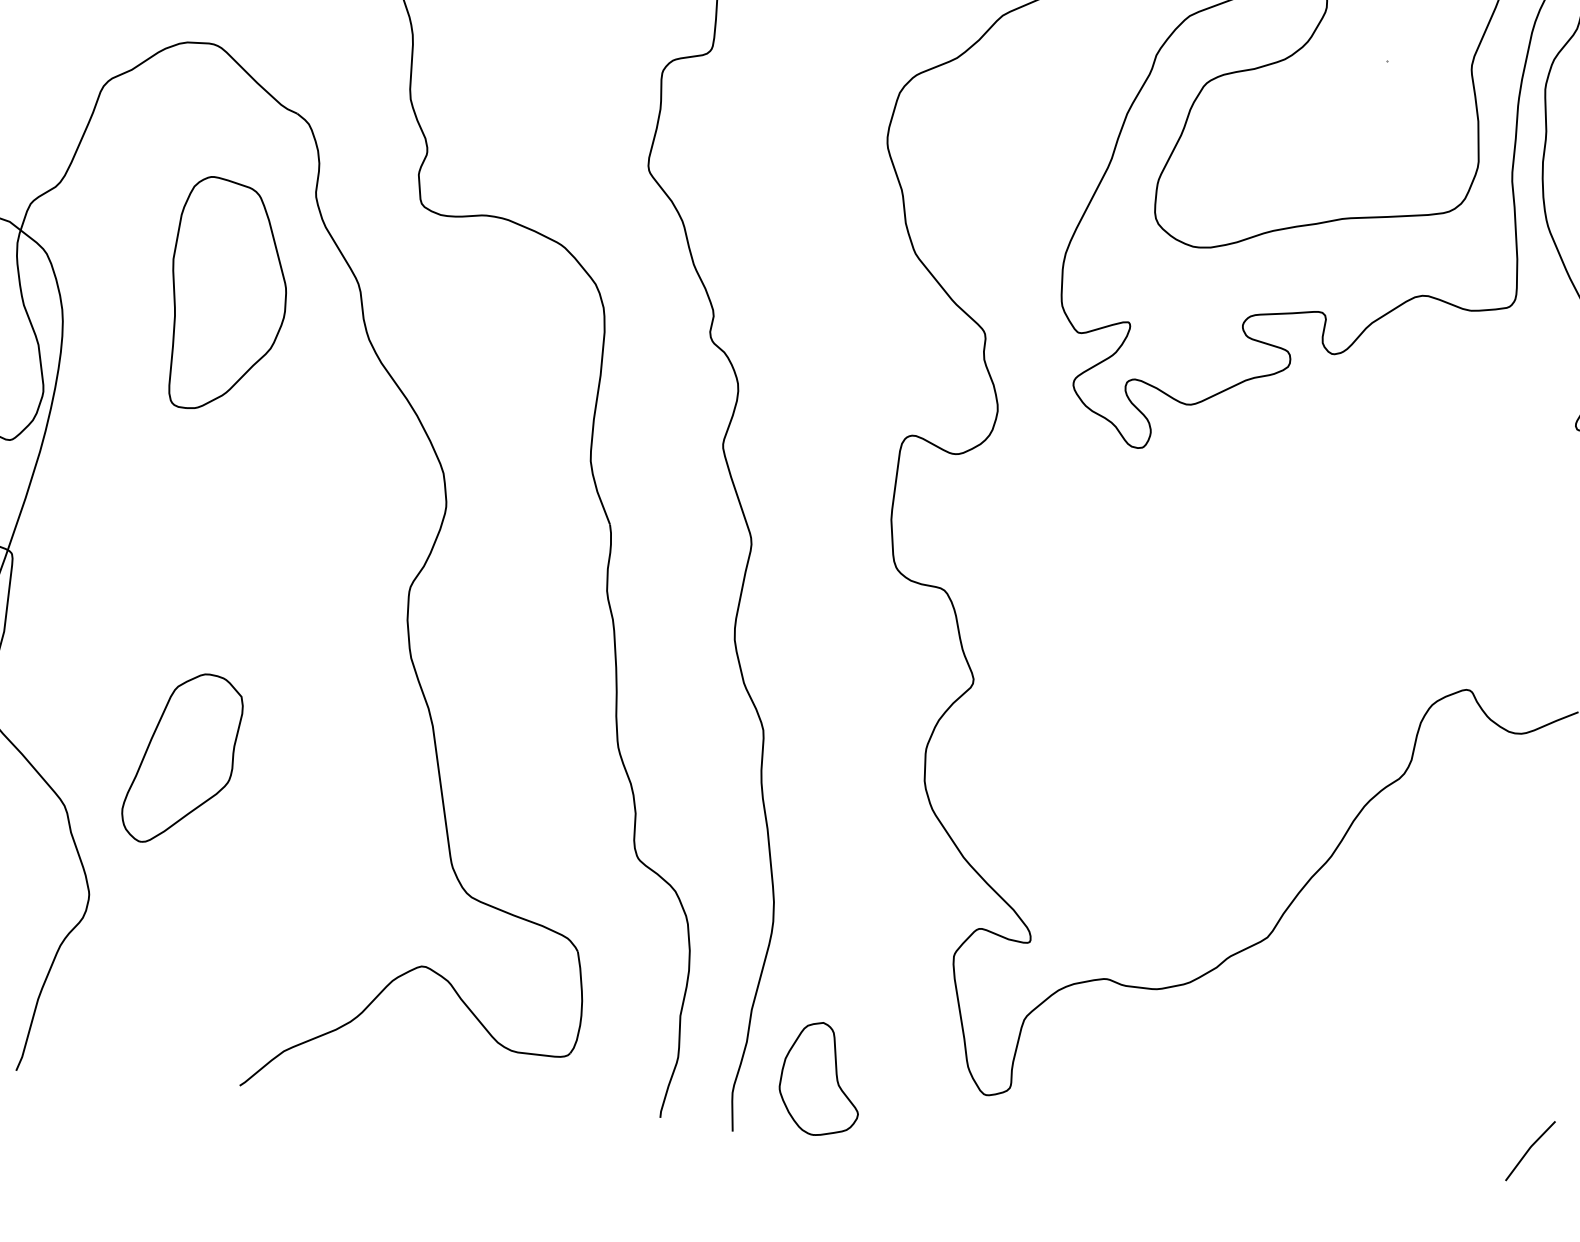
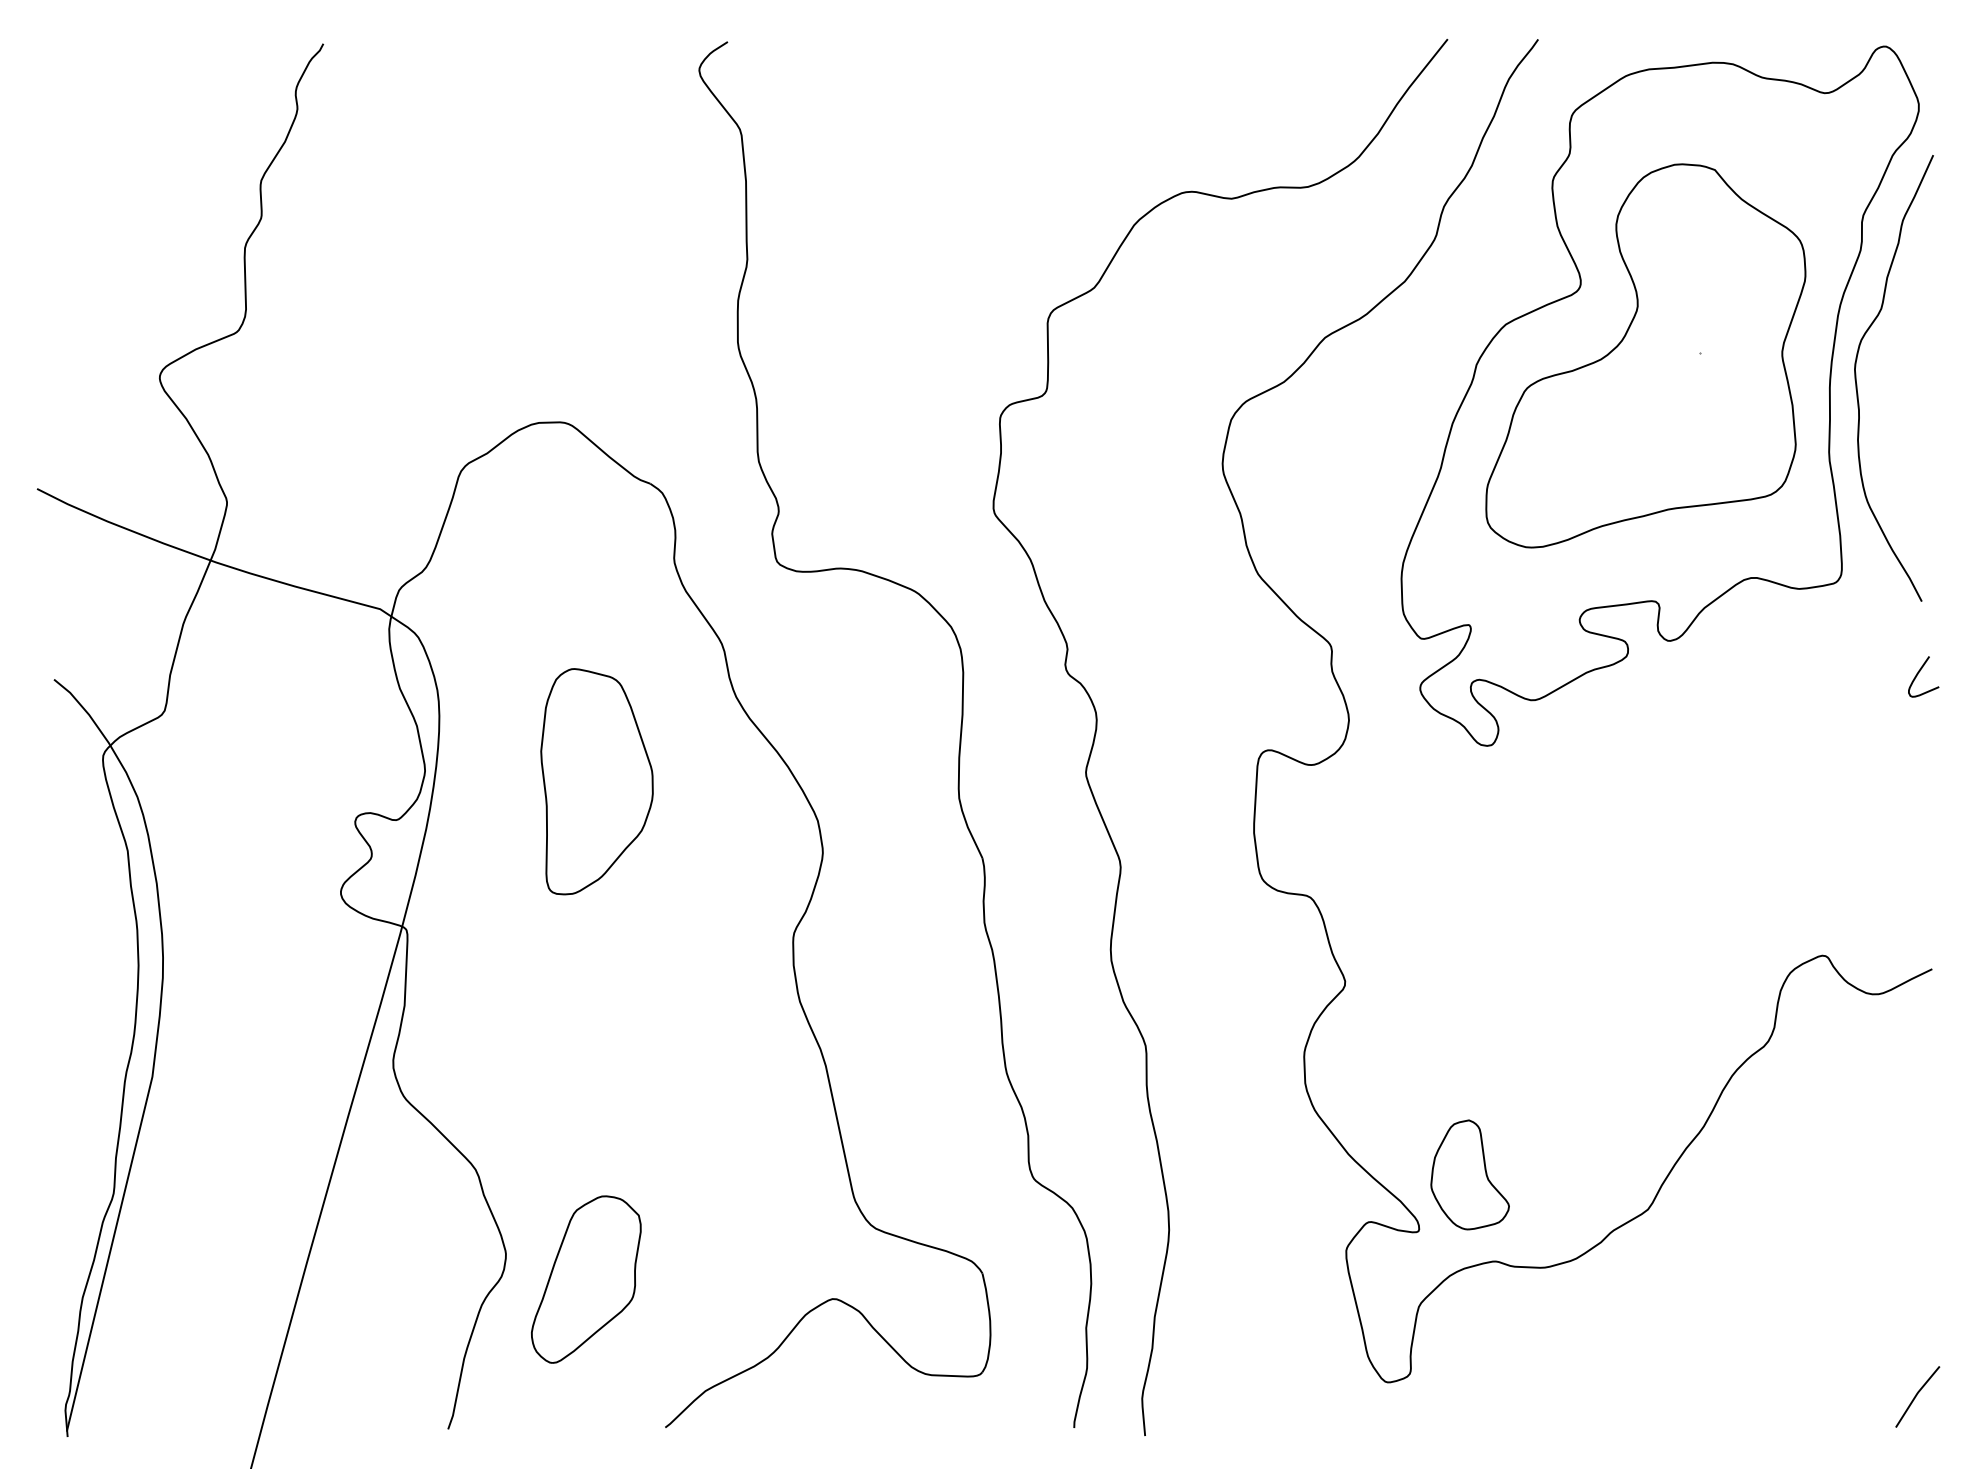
part: (228, 294) -> (596, 781), moved
part: (182, 758) -> (586, 1279), moved
part: (819, 1078) -> (1469, 1174), moved

